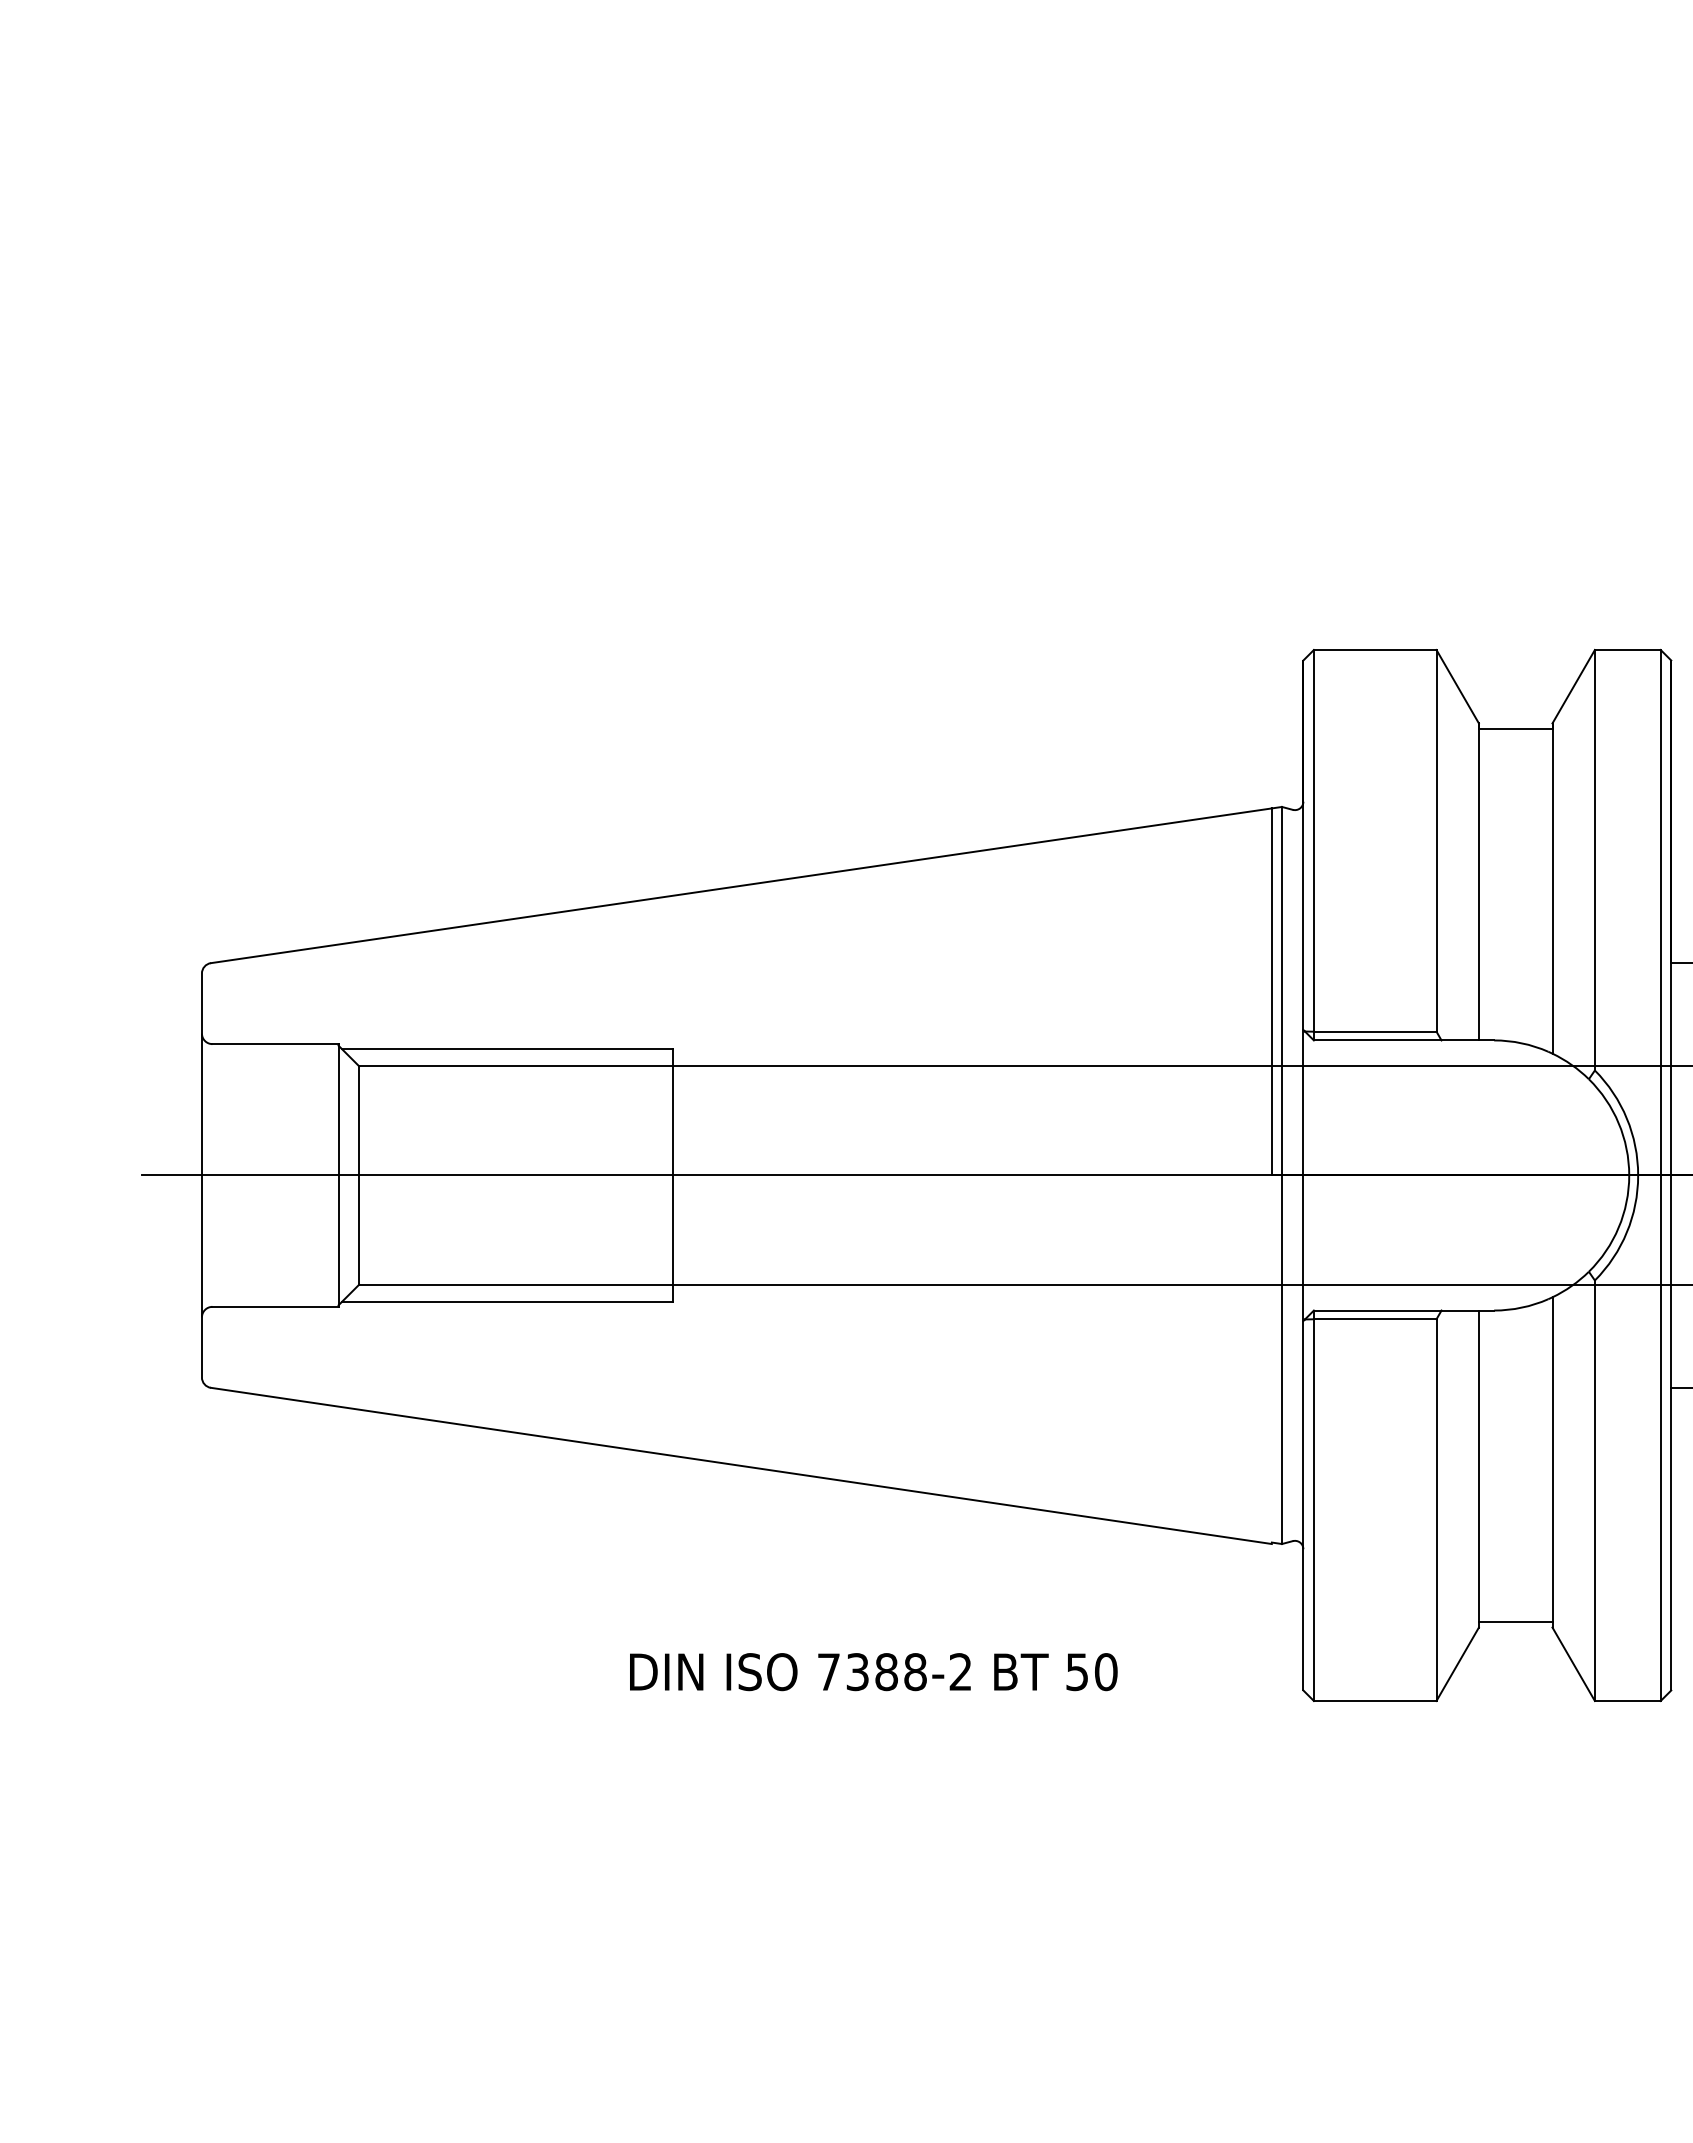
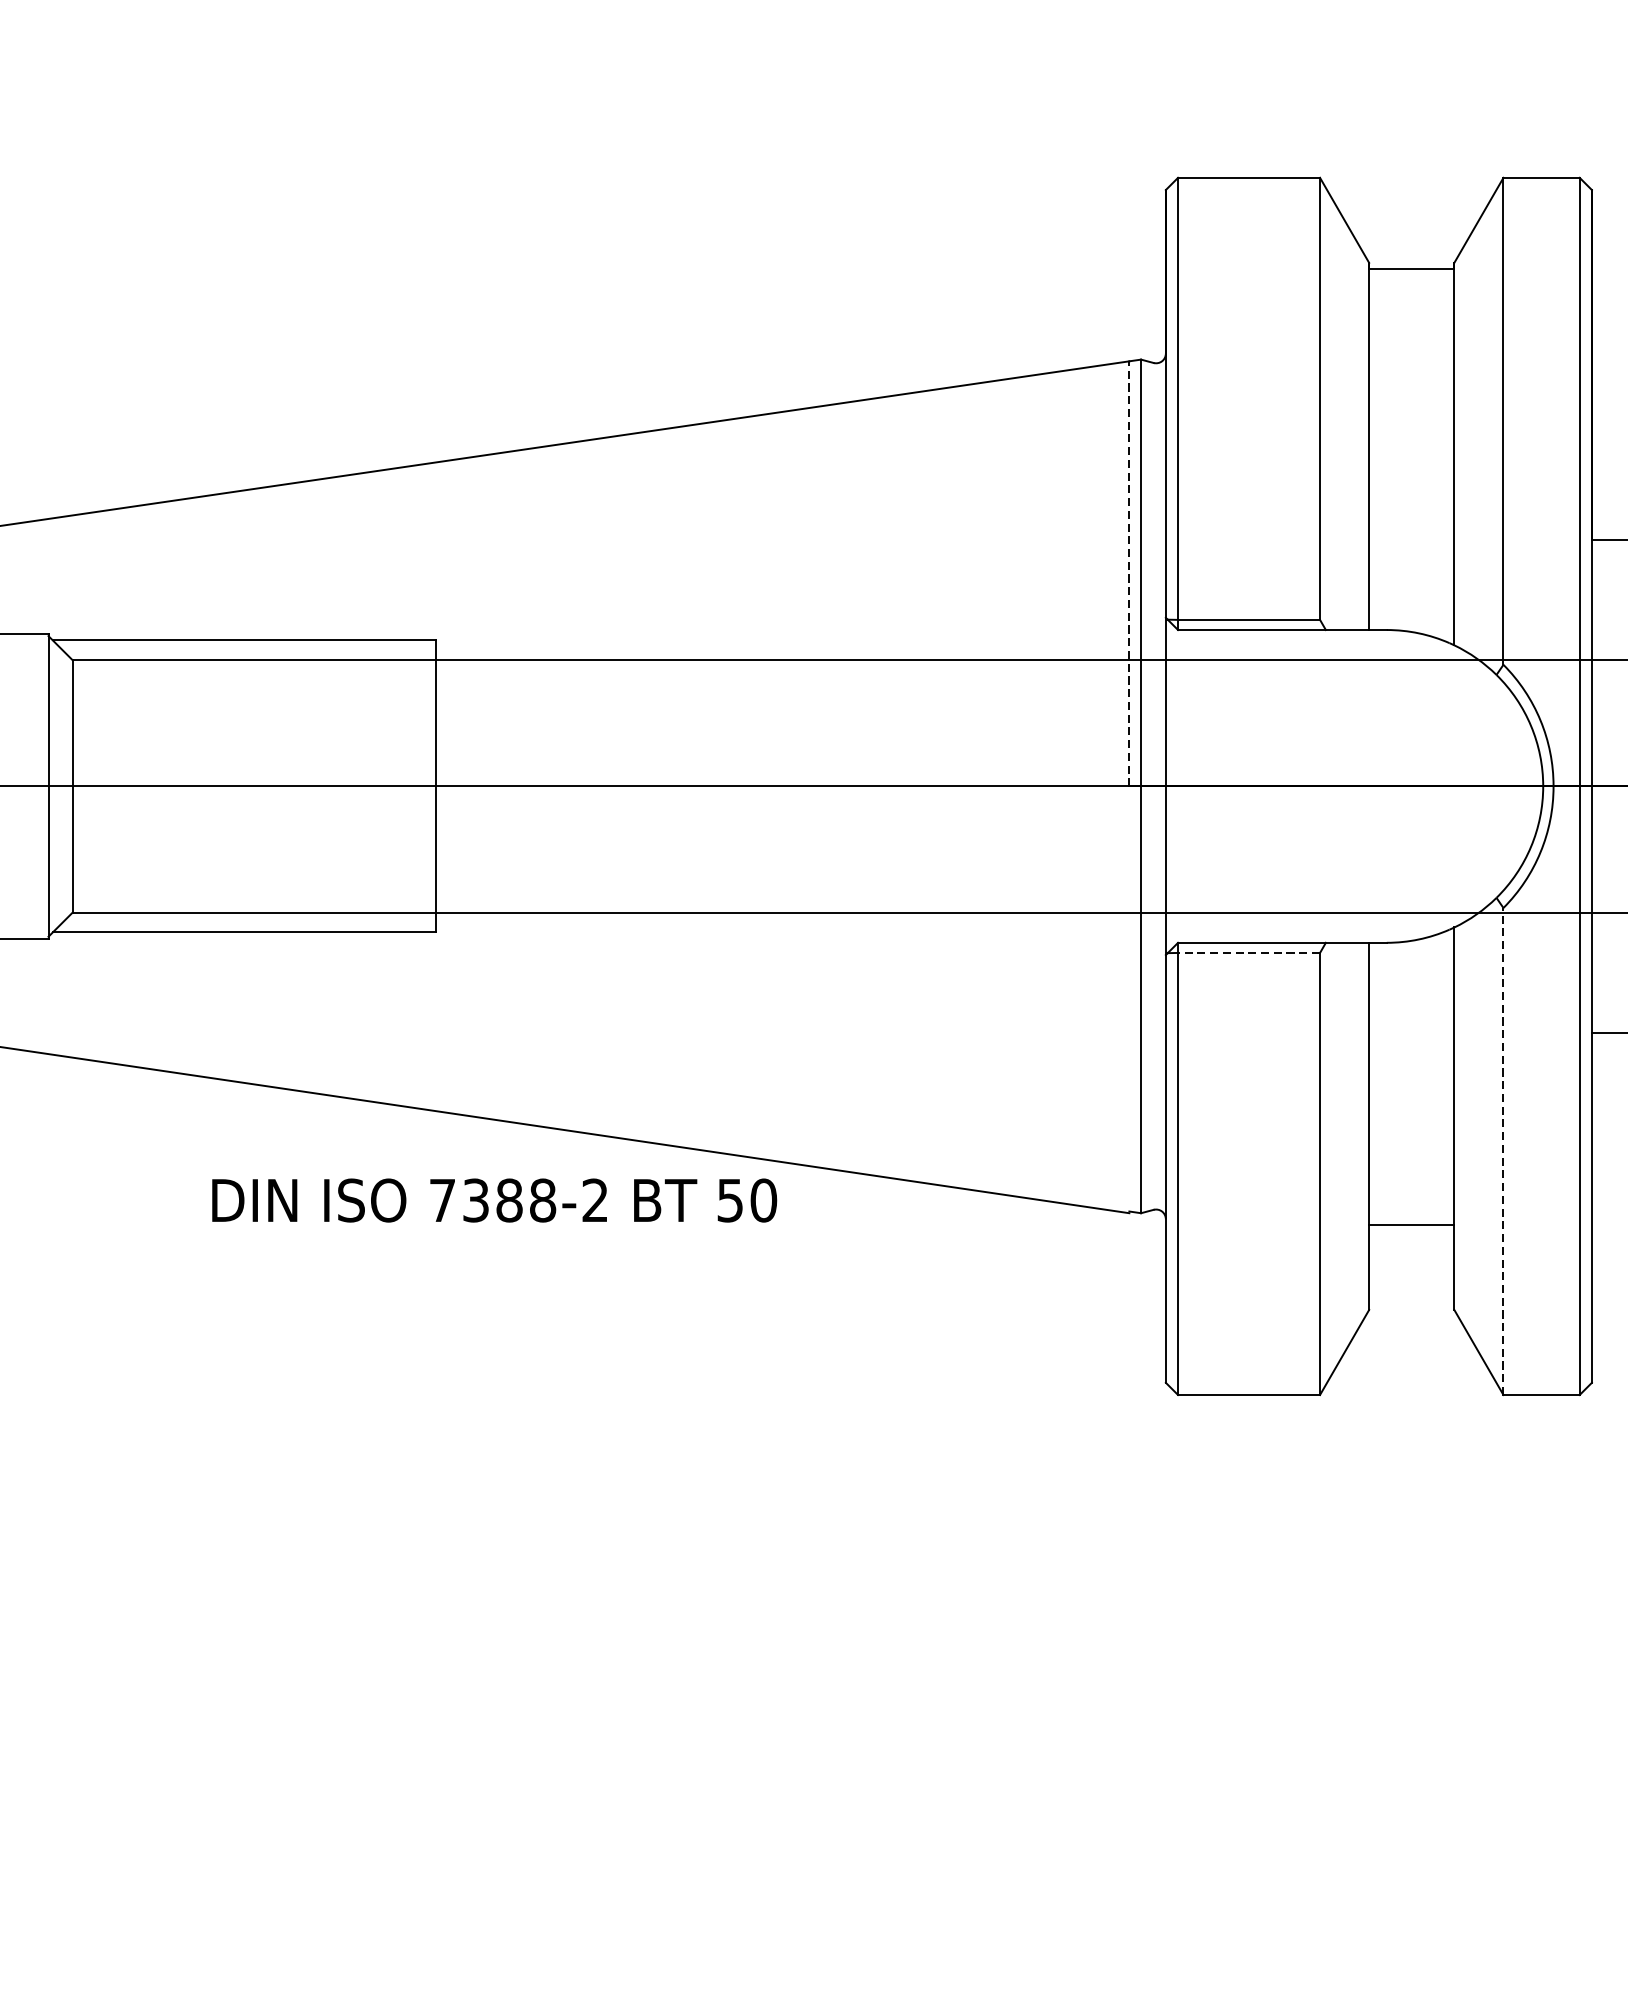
line: (1271, 991) -> (1128, 573), solid -> dashed
line: (1374, 1319) -> (1248, 953), solid -> dashed
line: (1594, 1490) -> (1503, 1151), solid -> dashed
line: (1515, 1622) -> (1411, 1225), moved
text: (873, 1672) -> (494, 1201), moved

